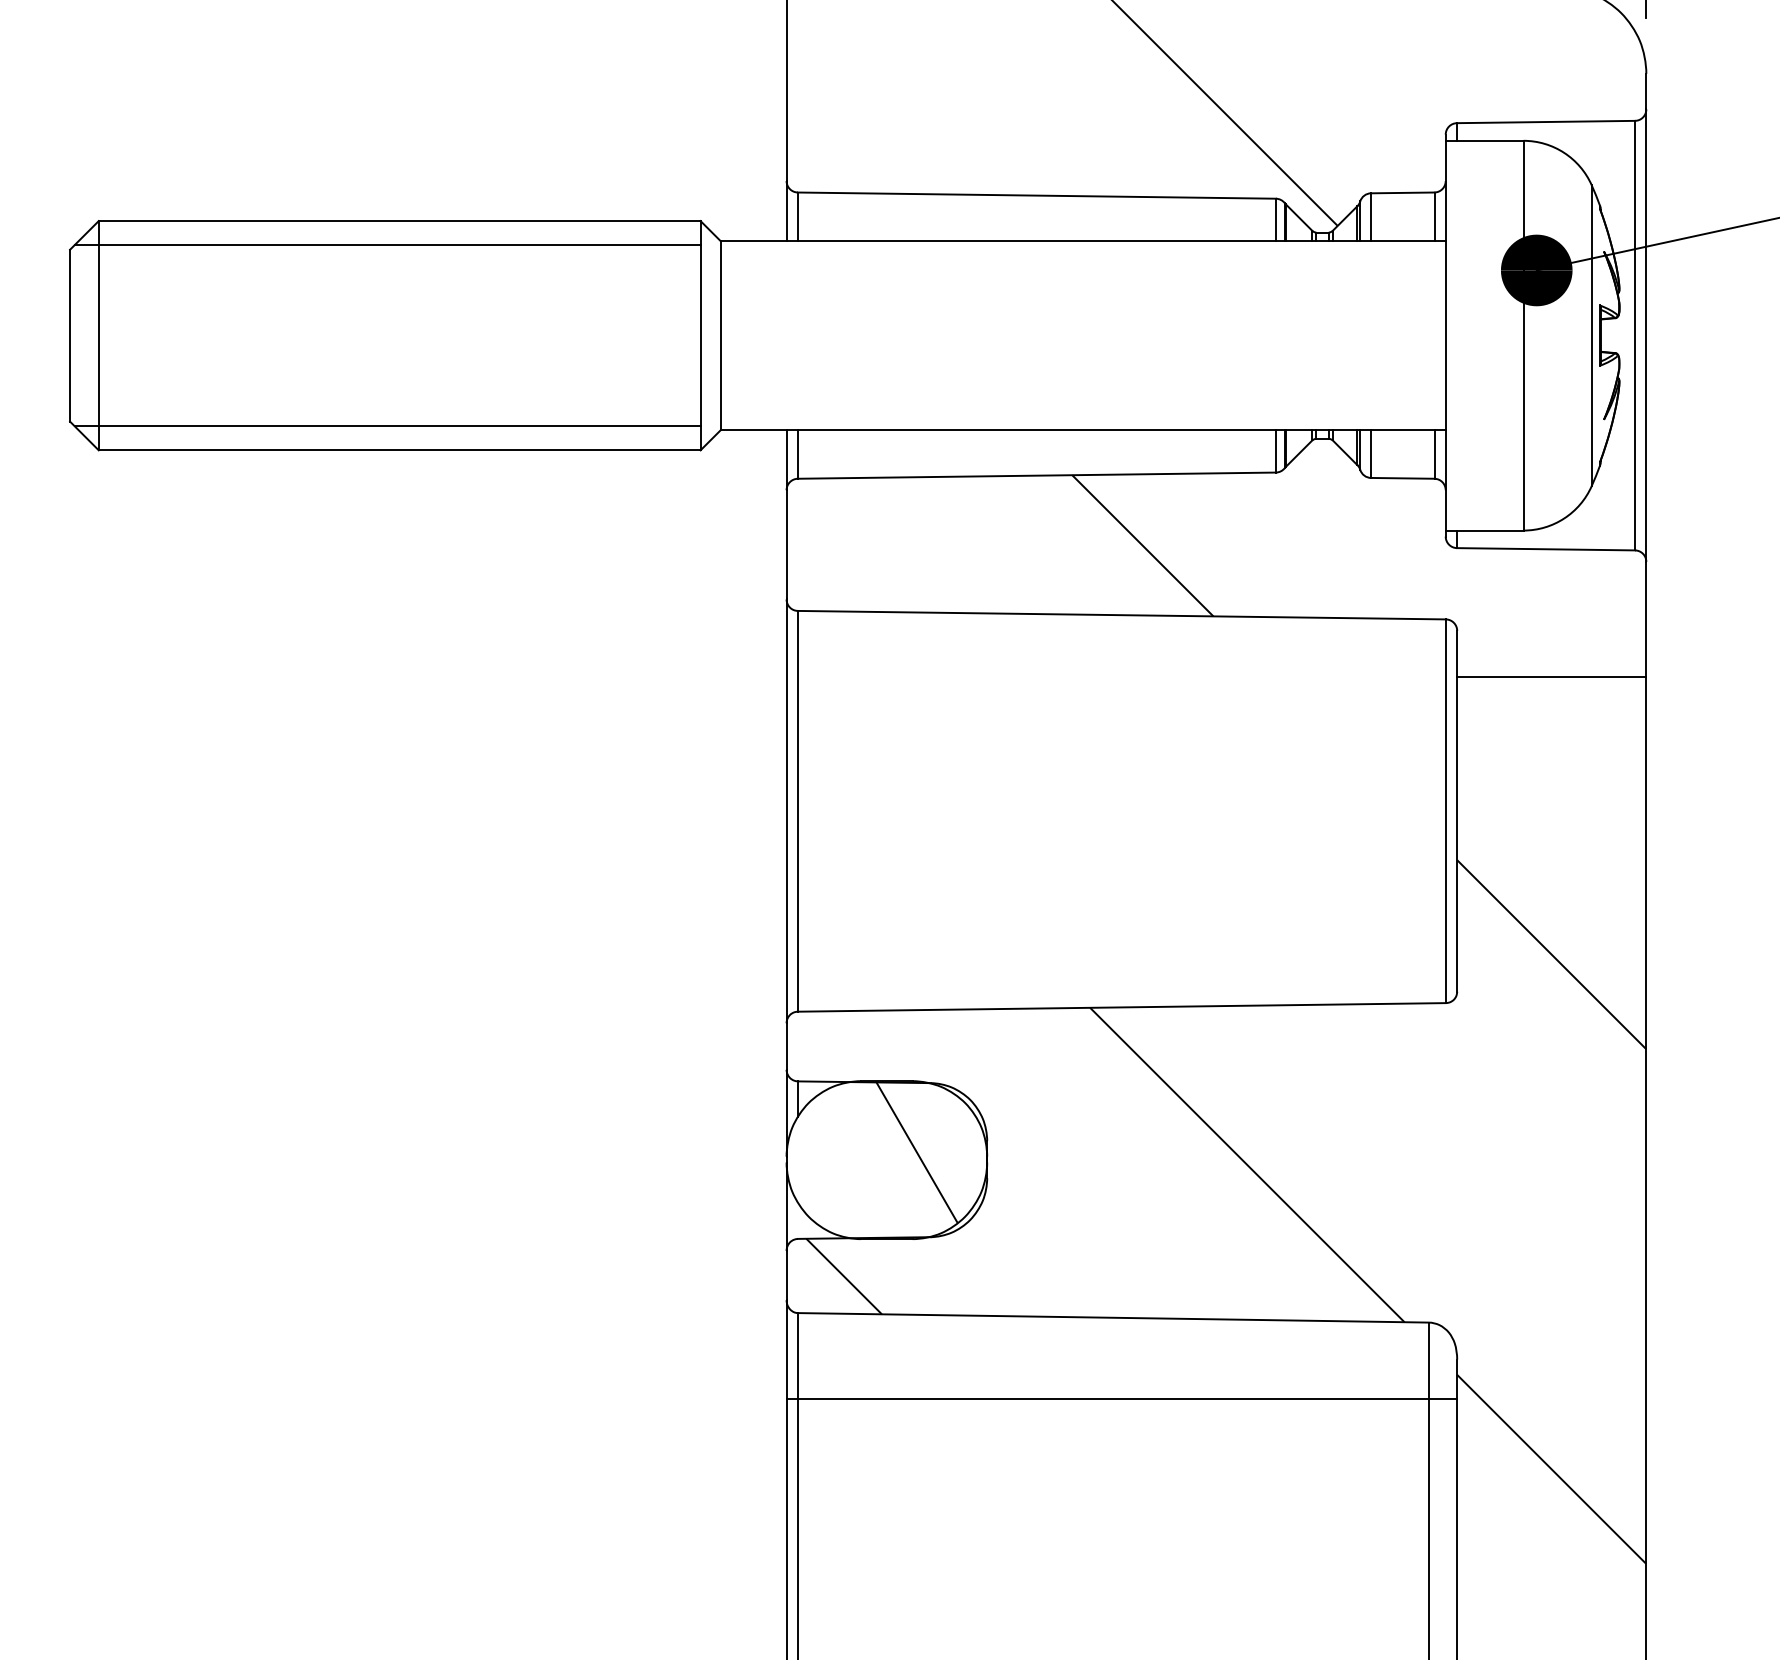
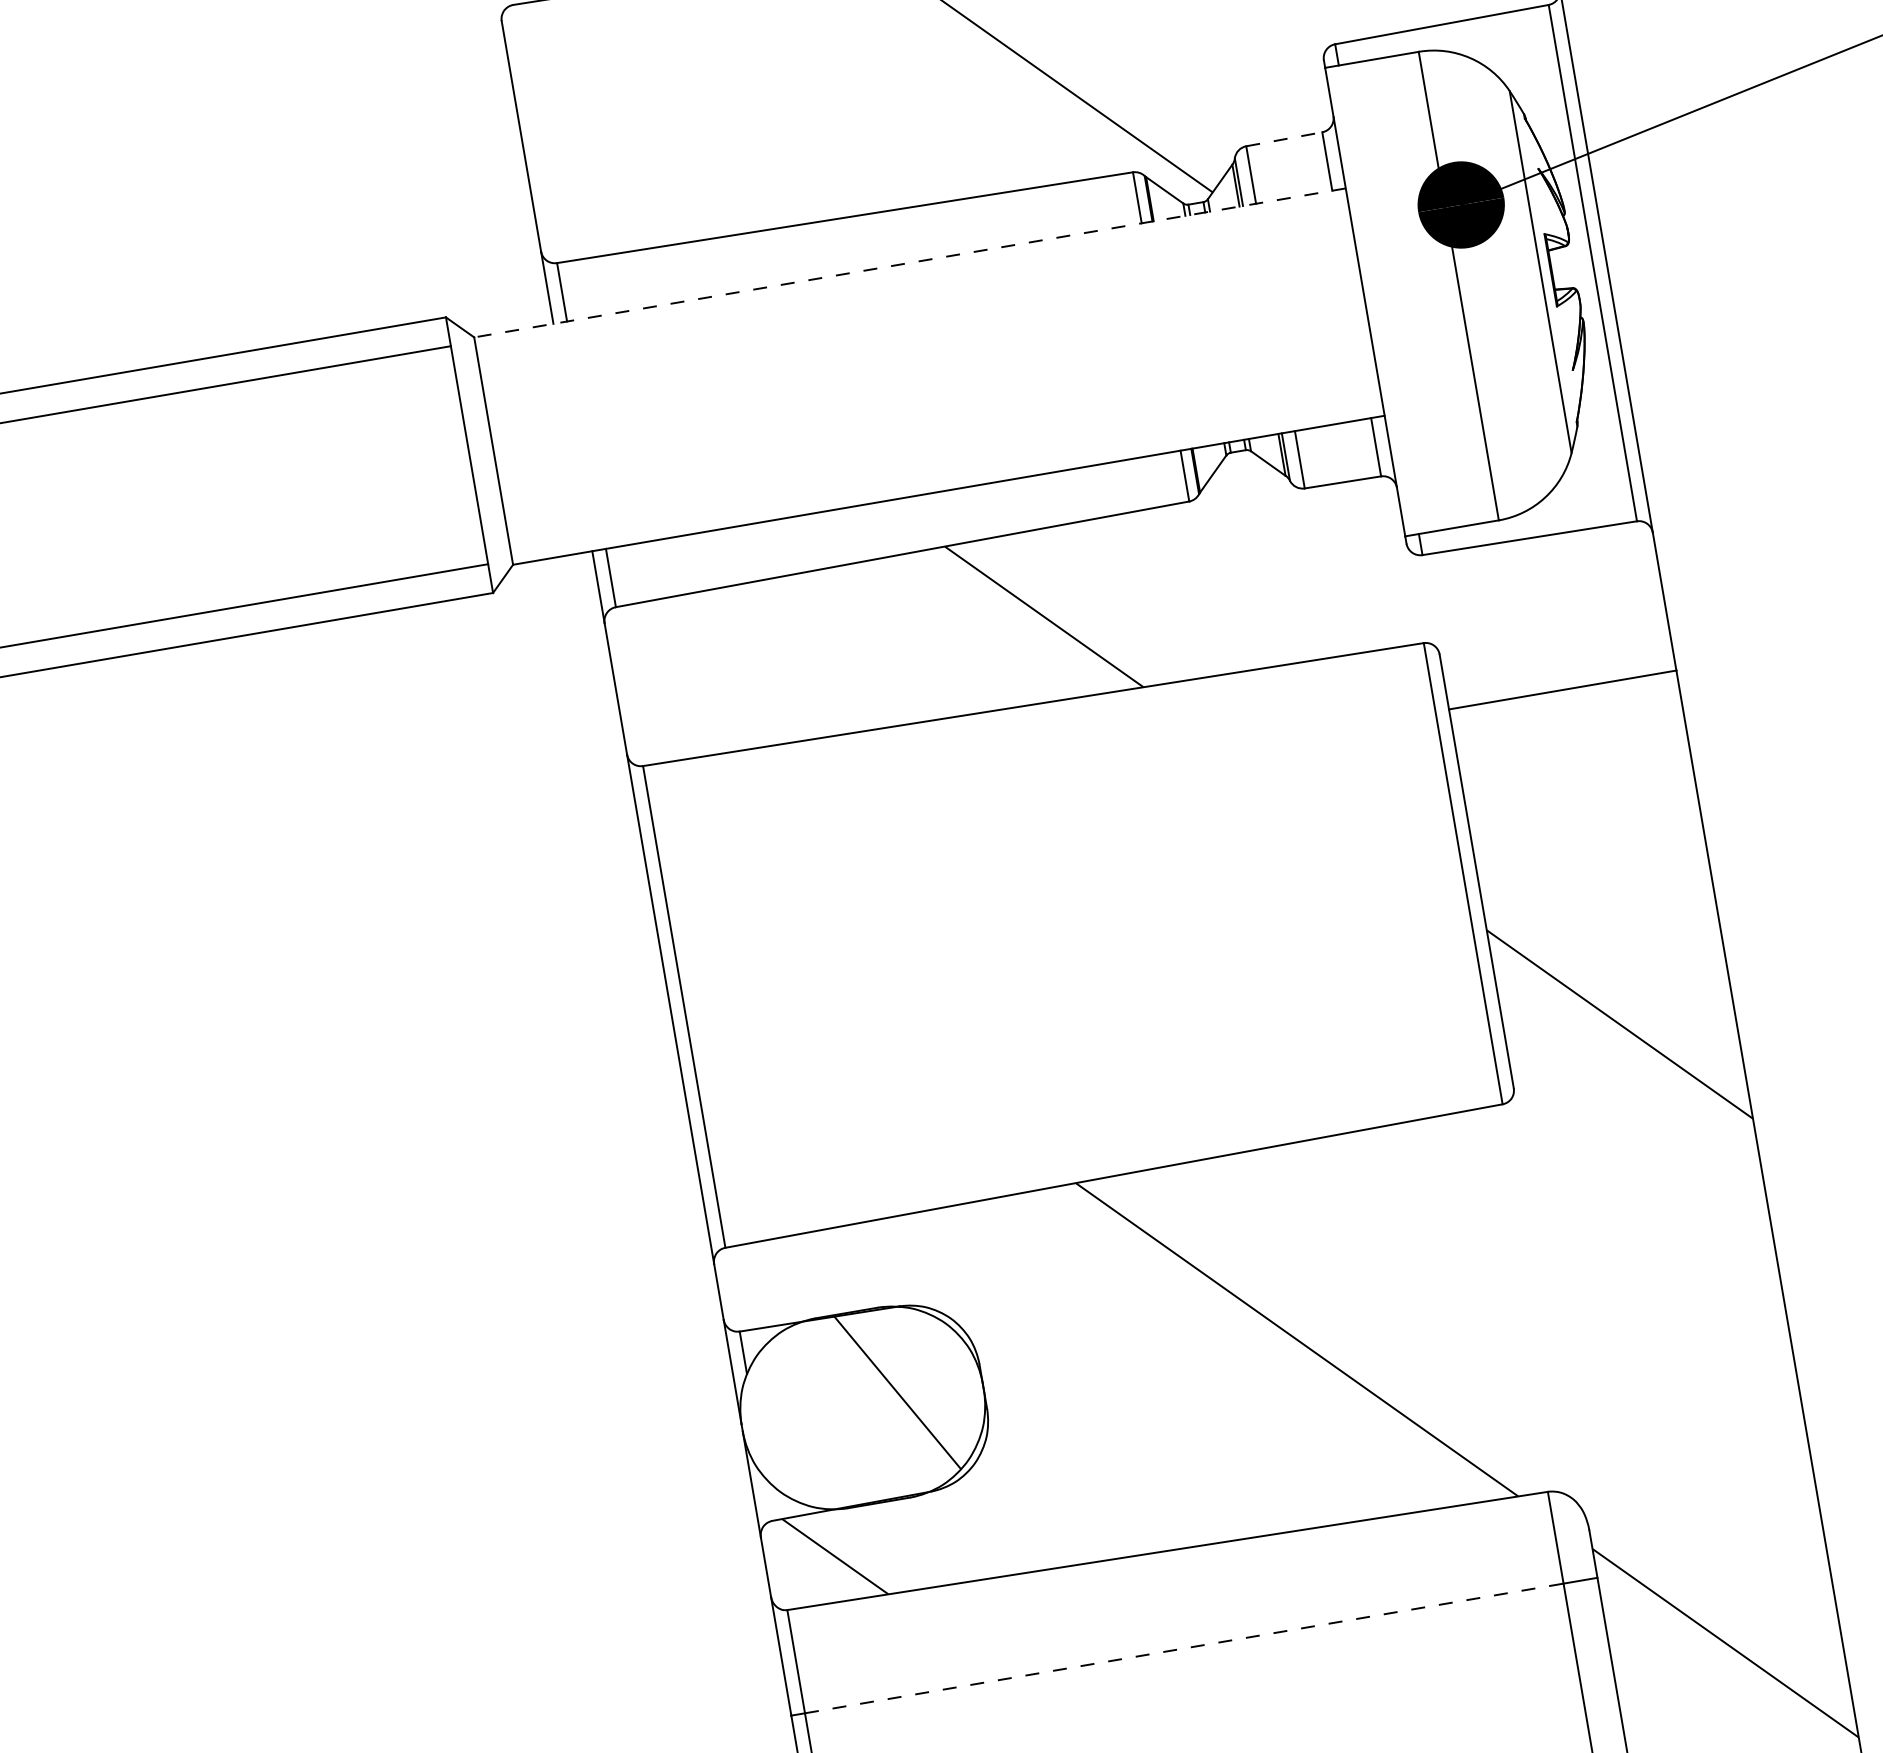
line: (1402, 192) -> (1283, 138), solid -> dashed
line: (1083, 241) -> (910, 263), solid -> dashed
line: (1113, 1398) -> (1184, 1647), solid -> dashed

